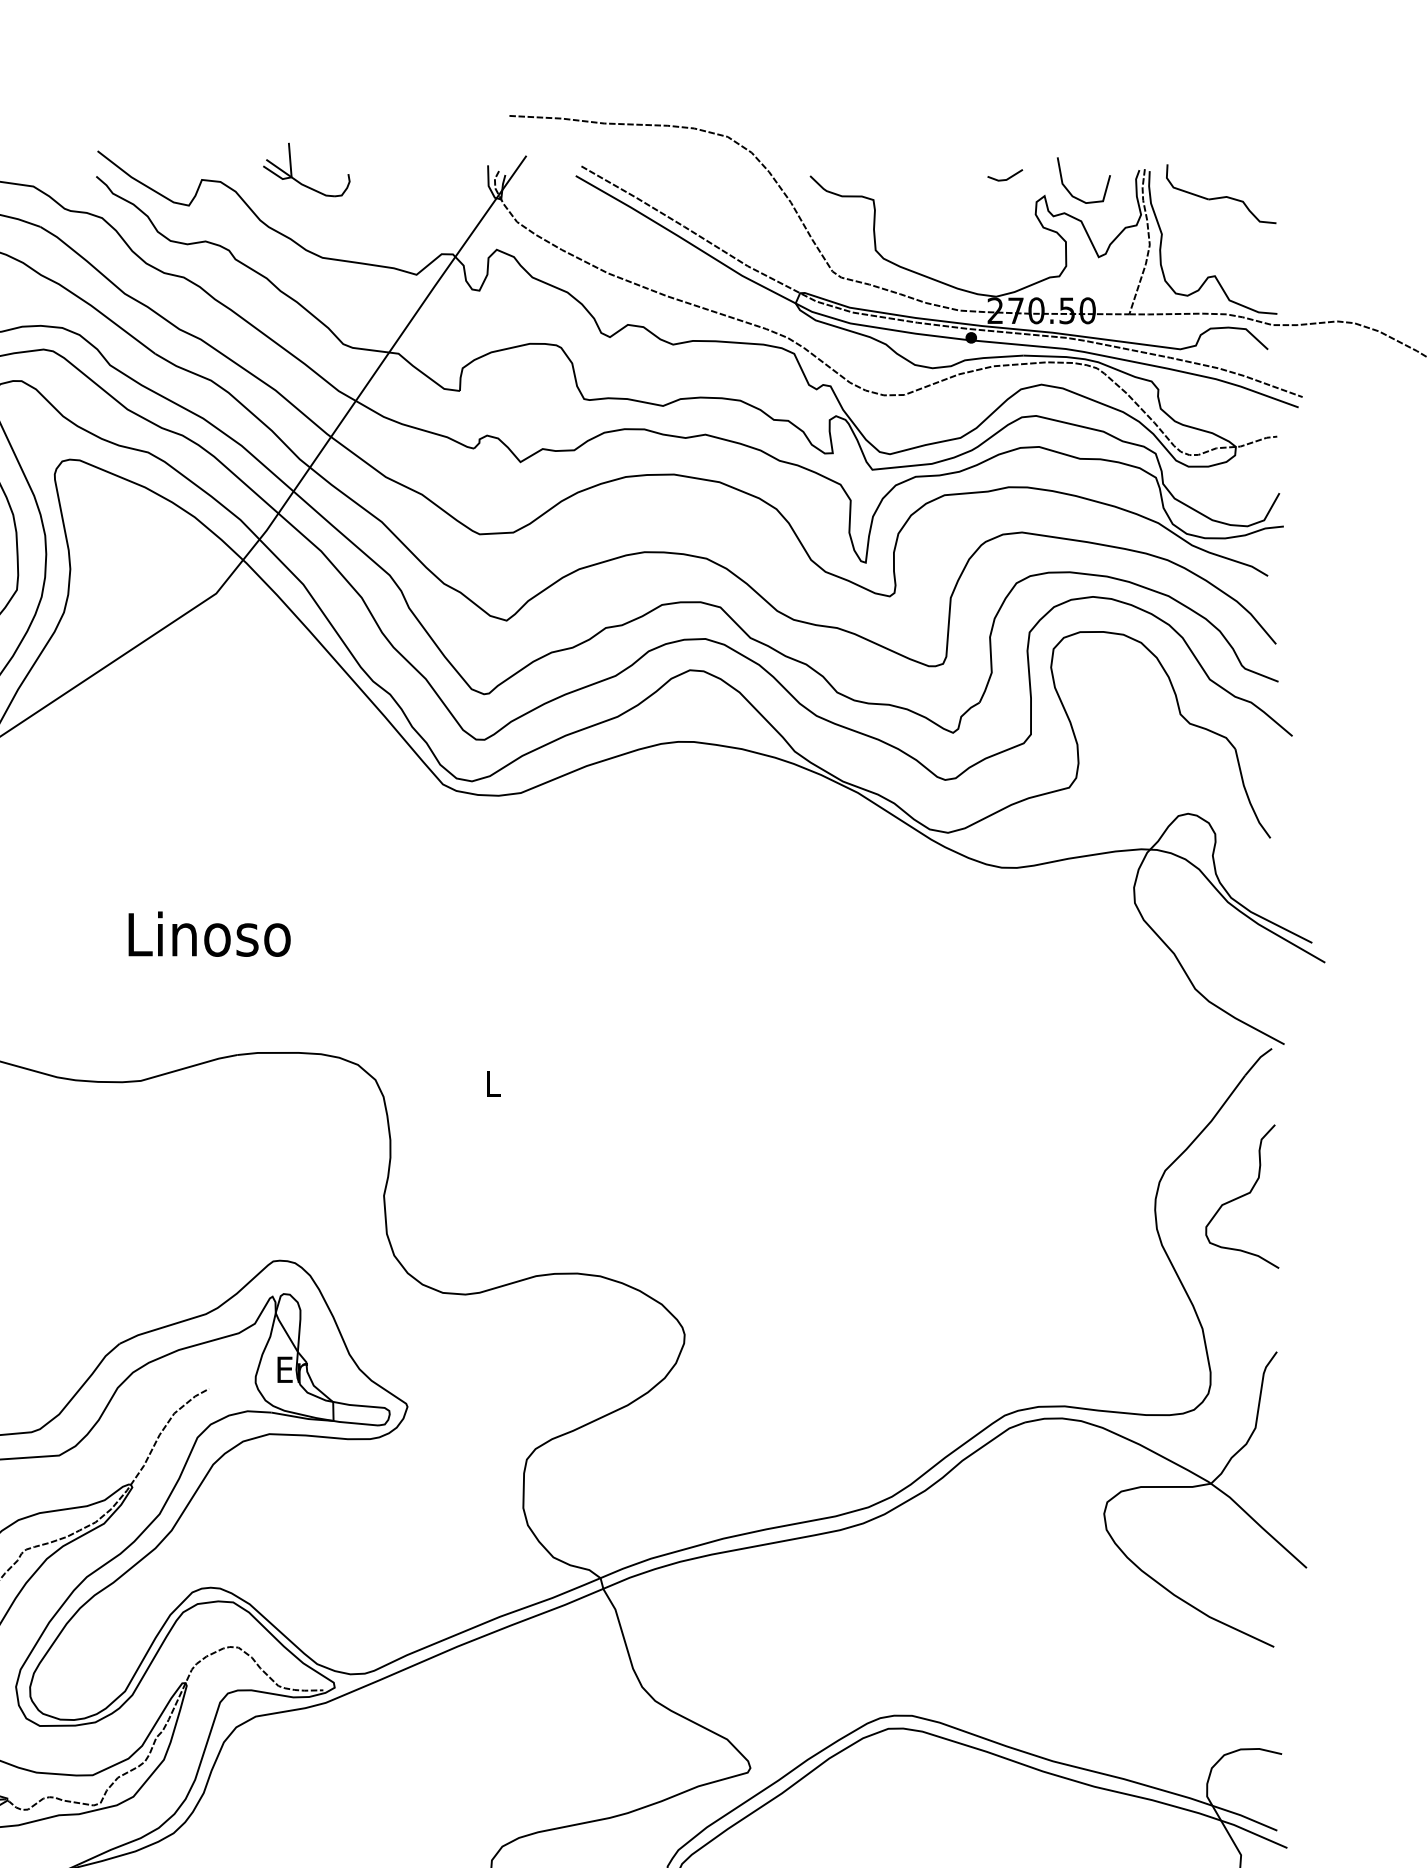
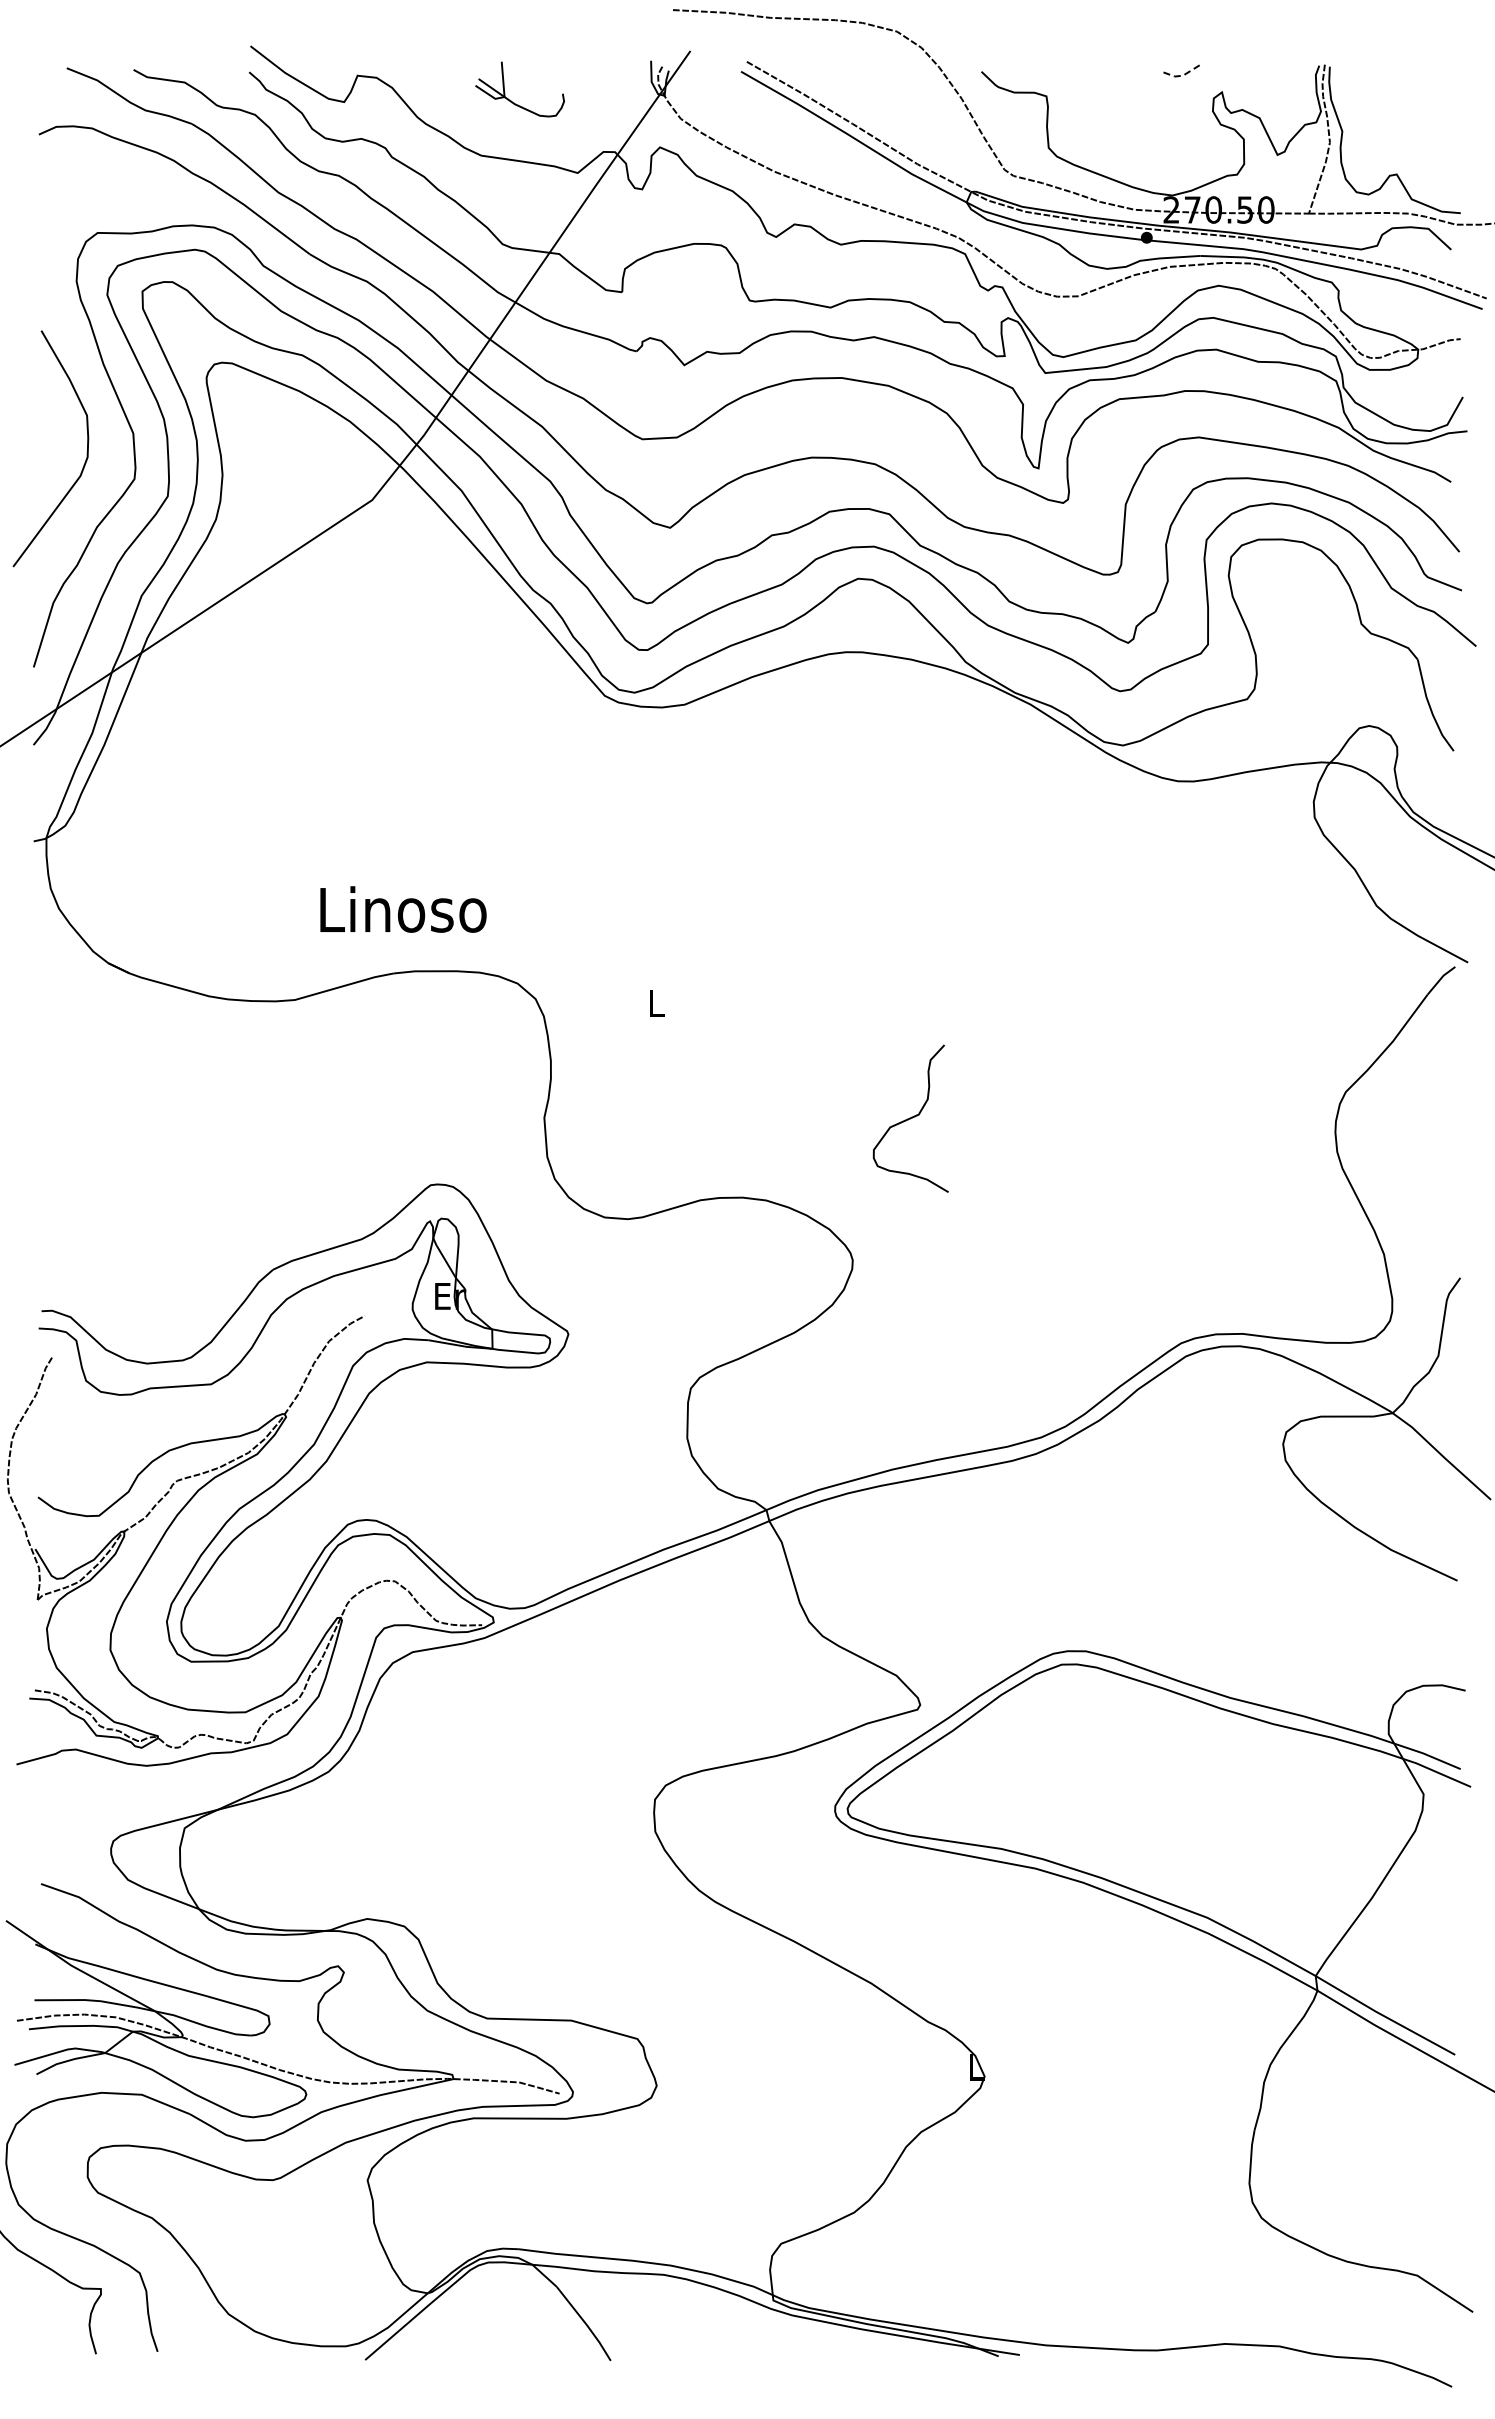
line: (1006, 179) -> (1182, 75), solid -> dashed
part: (298, 180) -> (511, 100), moved
curve: (1068, 189) -> (1246, 85), removed
part: (1220, 193) -> (1402, 89), removed
text: (209, 934) -> (403, 909), moved
curve: (1241, 1196) -> (910, 1118), moved

